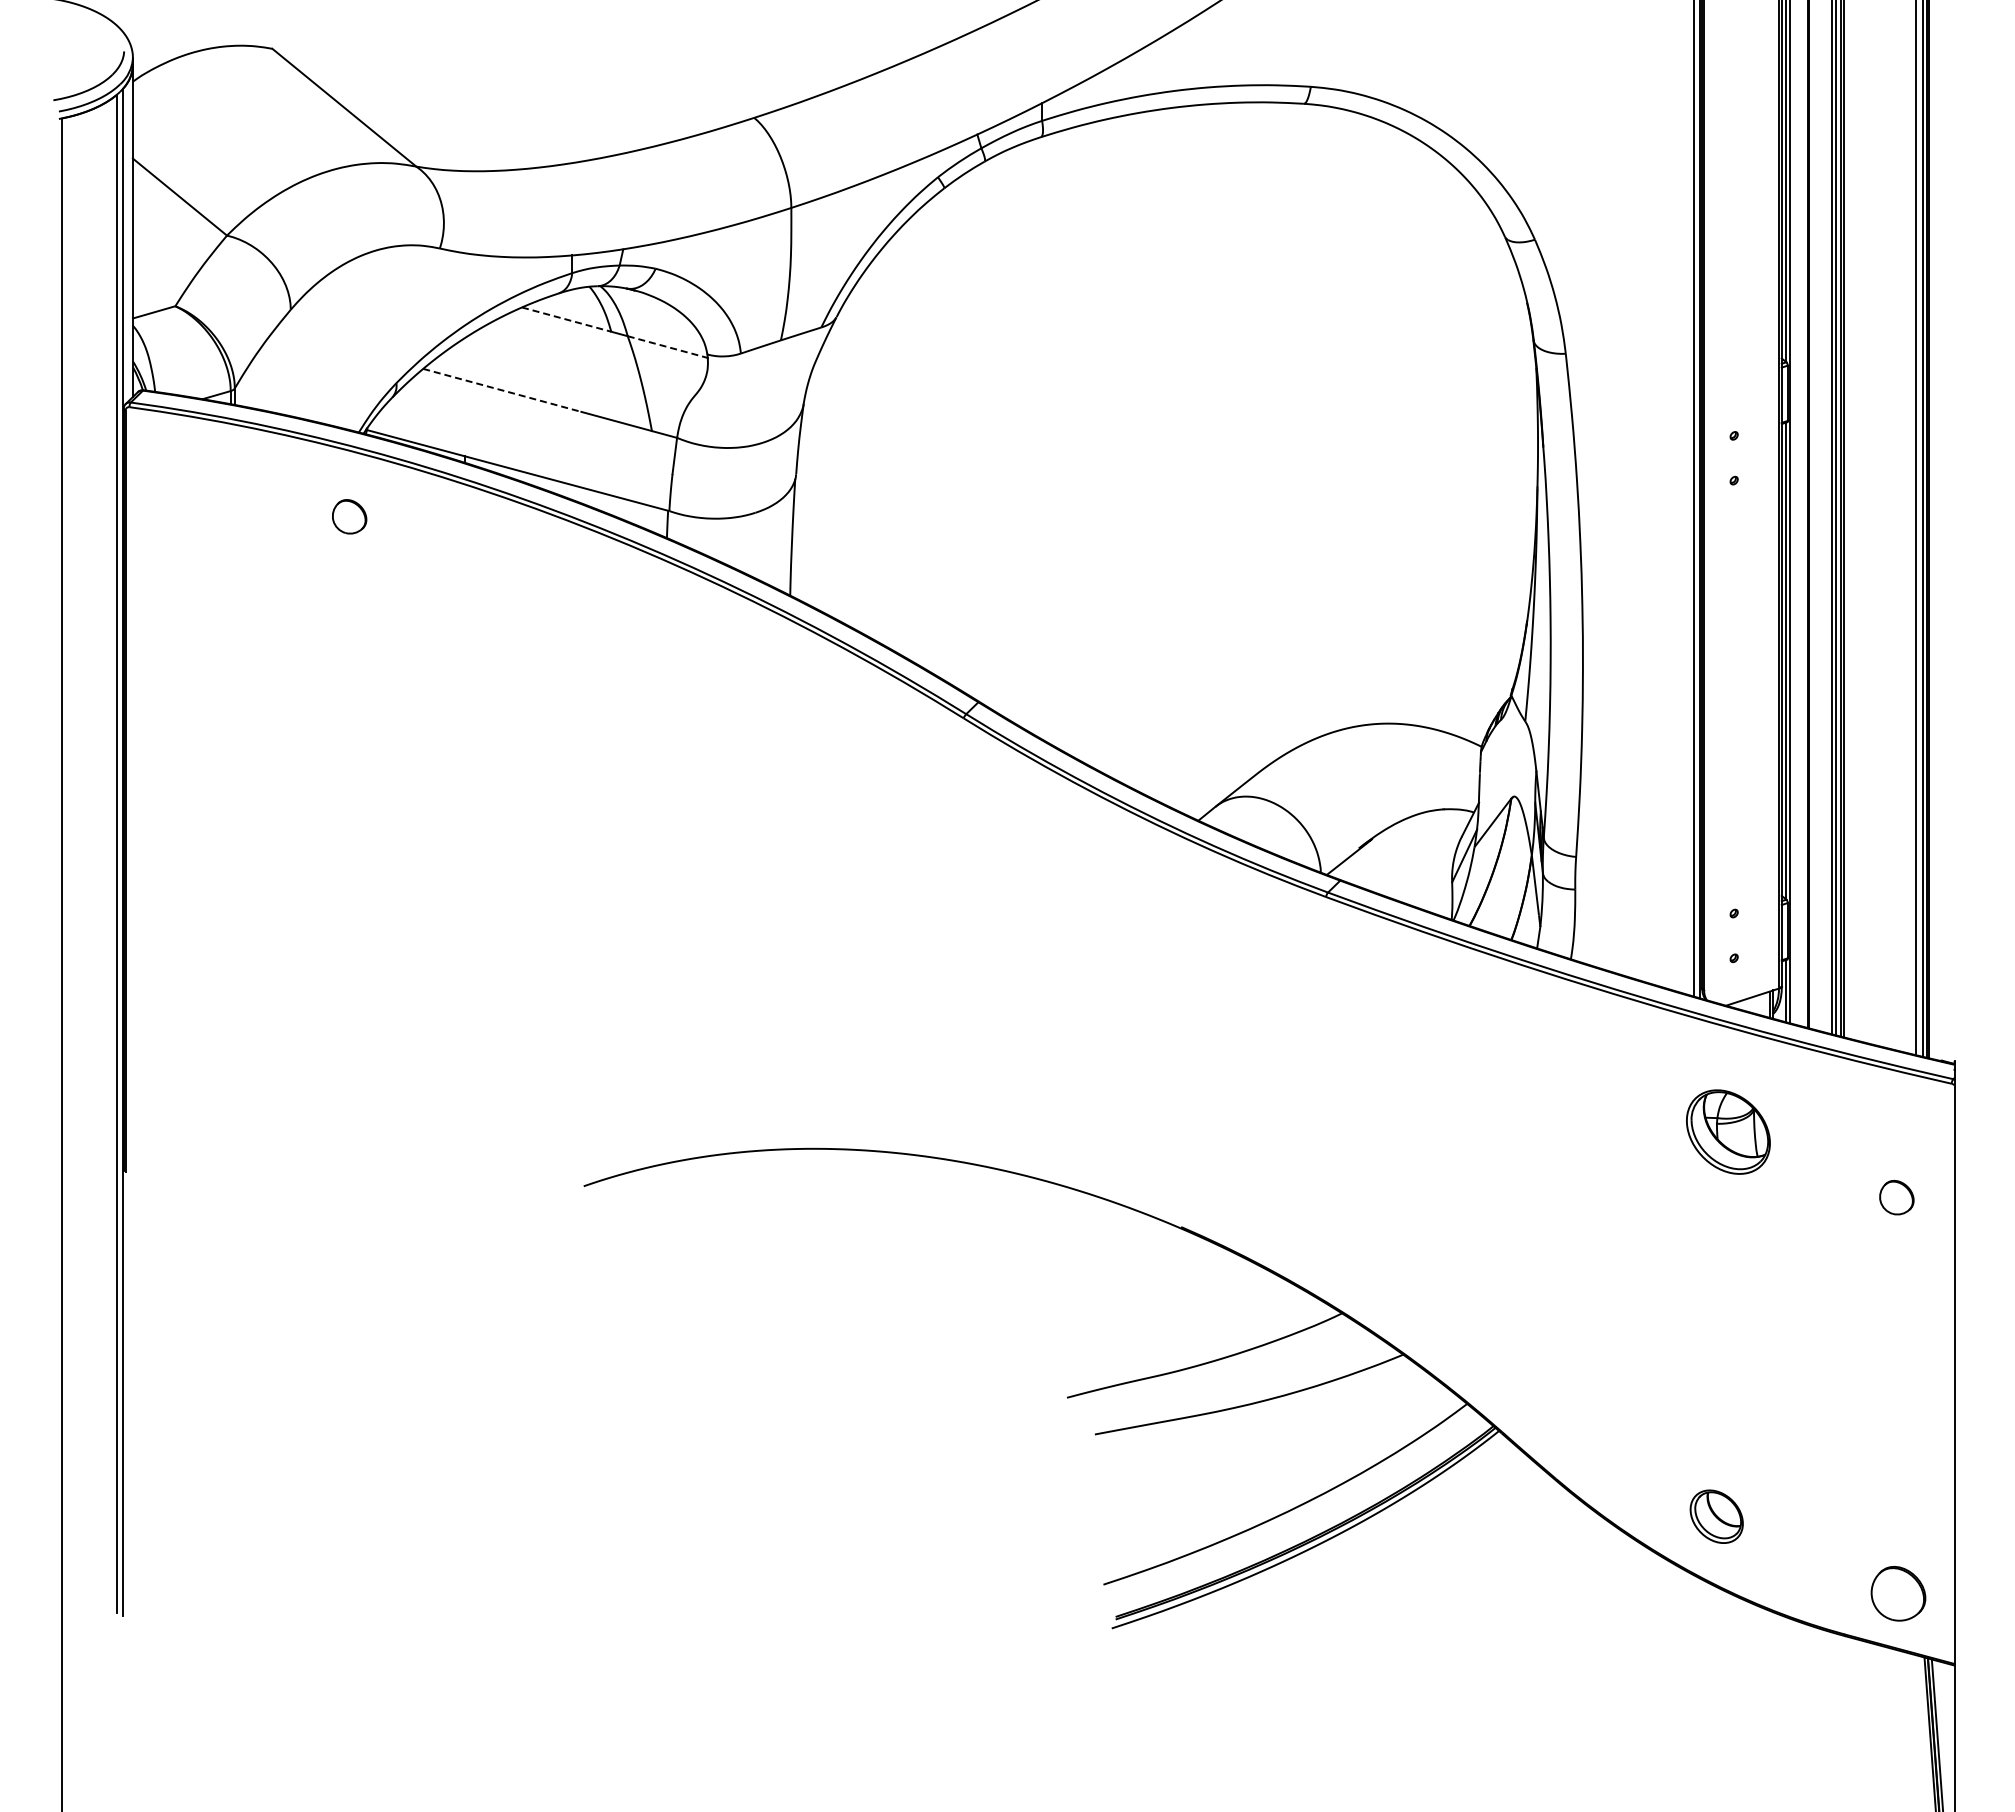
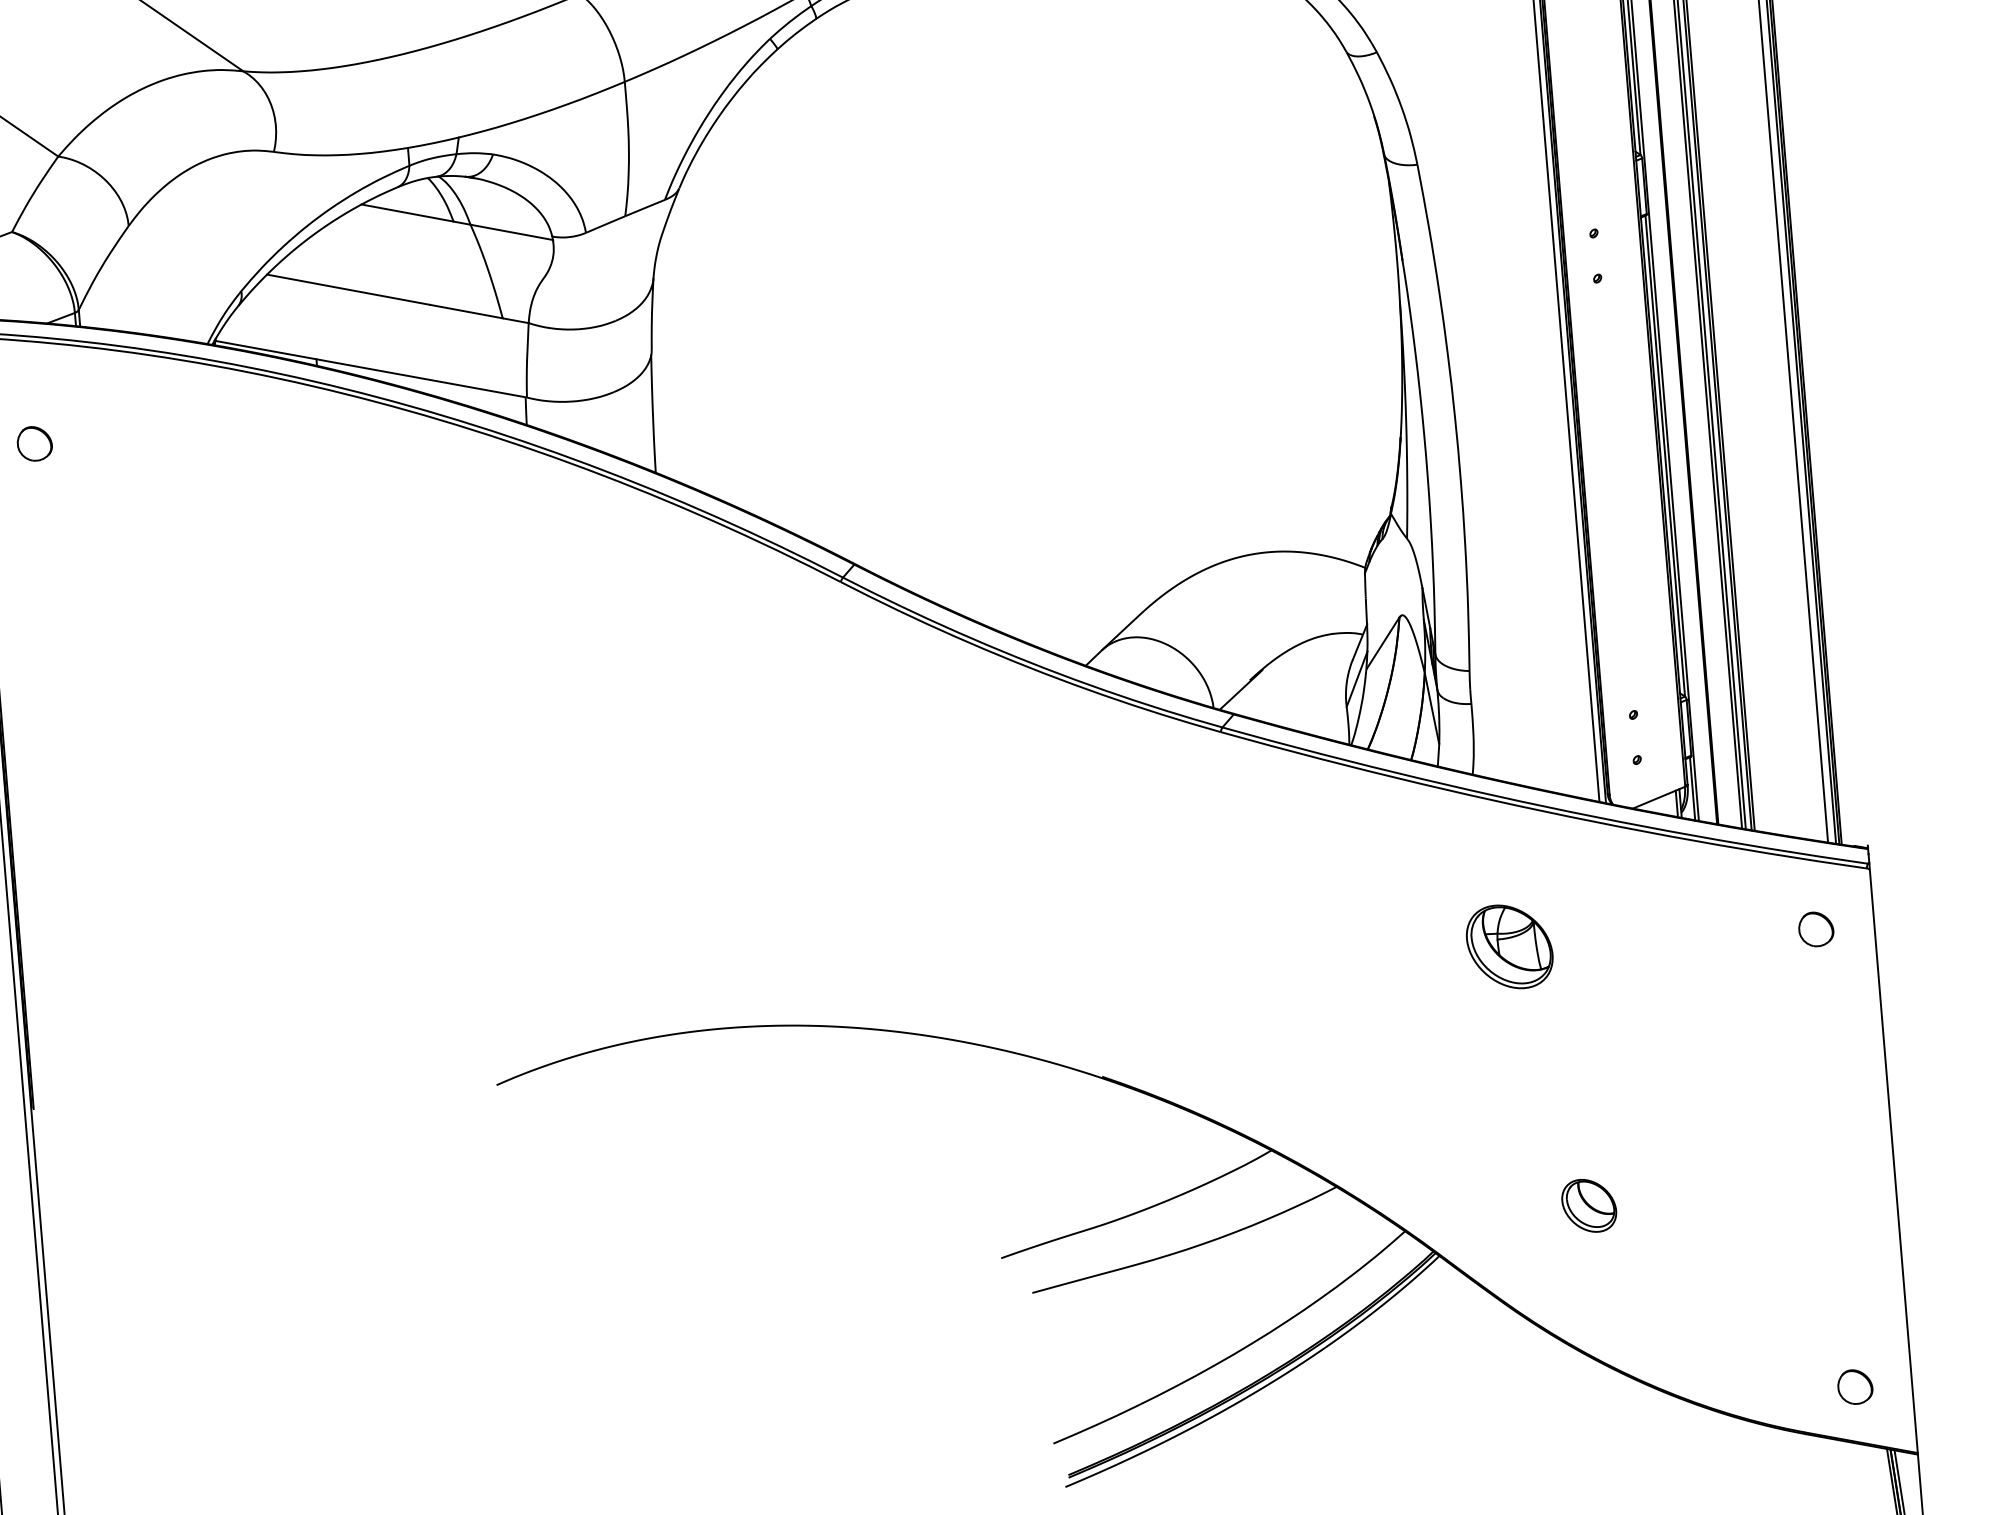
line: (567, 319) -> (408, 212), dashed -> solid
line: (668, 347) -> (512, 232), dashed -> solid
line: (502, 390) -> (348, 289), dashed -> solid
part: (349, 516) -> (34, 443), moved
part: (1728, 1131) -> (1509, 946), moved
part: (1896, 1197) -> (1815, 929), moved
part: (1716, 1516) -> (1588, 1205), moved
part: (1897, 1593) -> (1854, 1386), size x0.62

